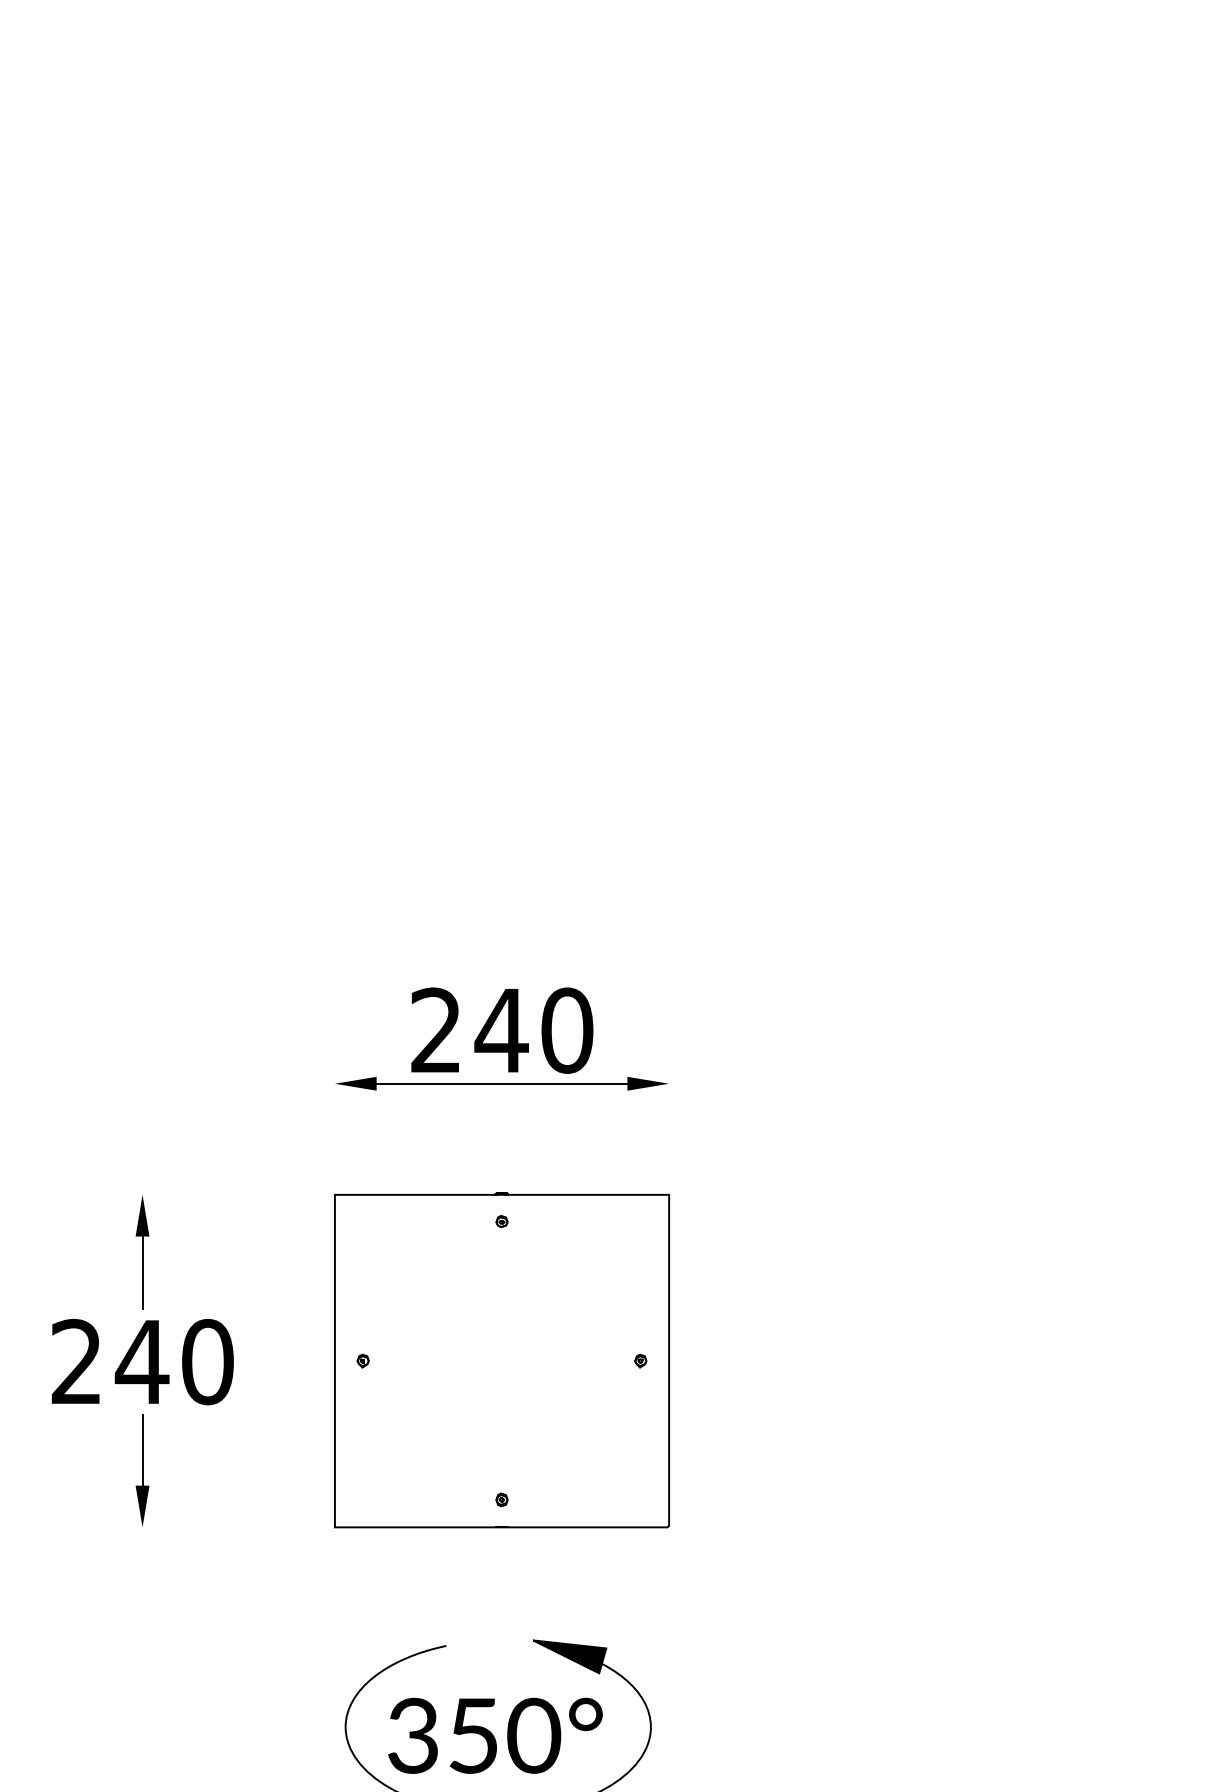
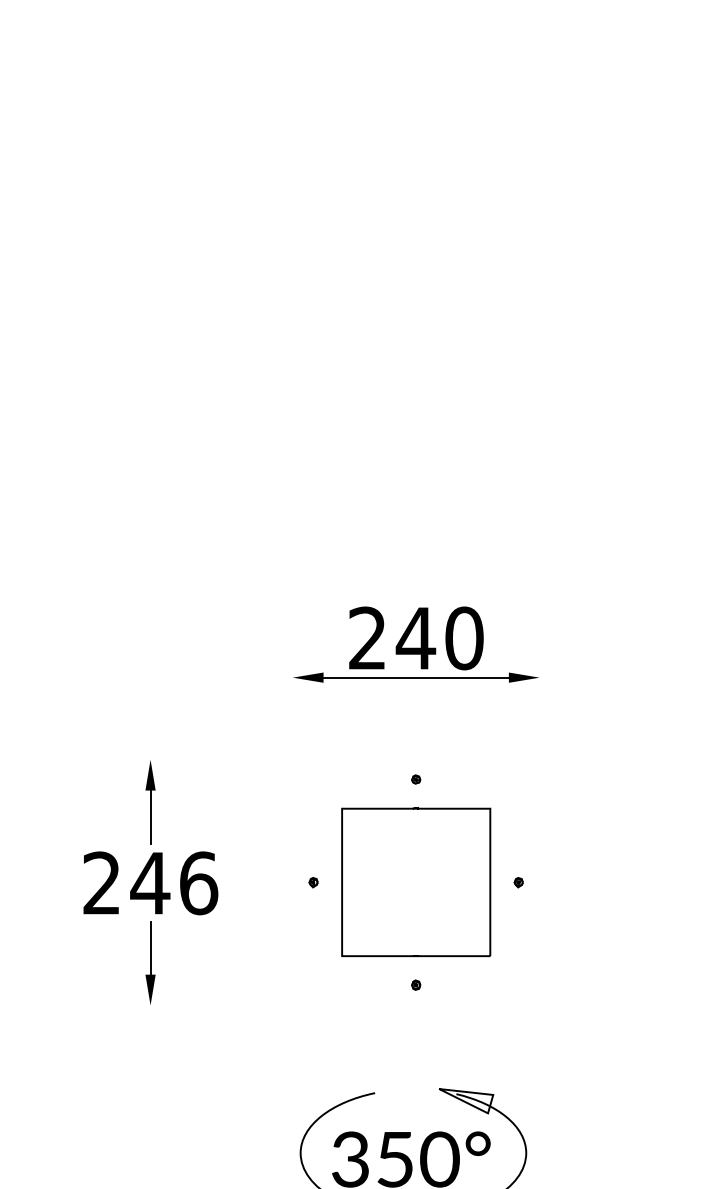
part: (501, 1360) -> (415, 882), size x0.6
text: (208, 1361) -> (199, 882), 240 -> 246
fill: (569, 1656) -> (466, 1100), removed

